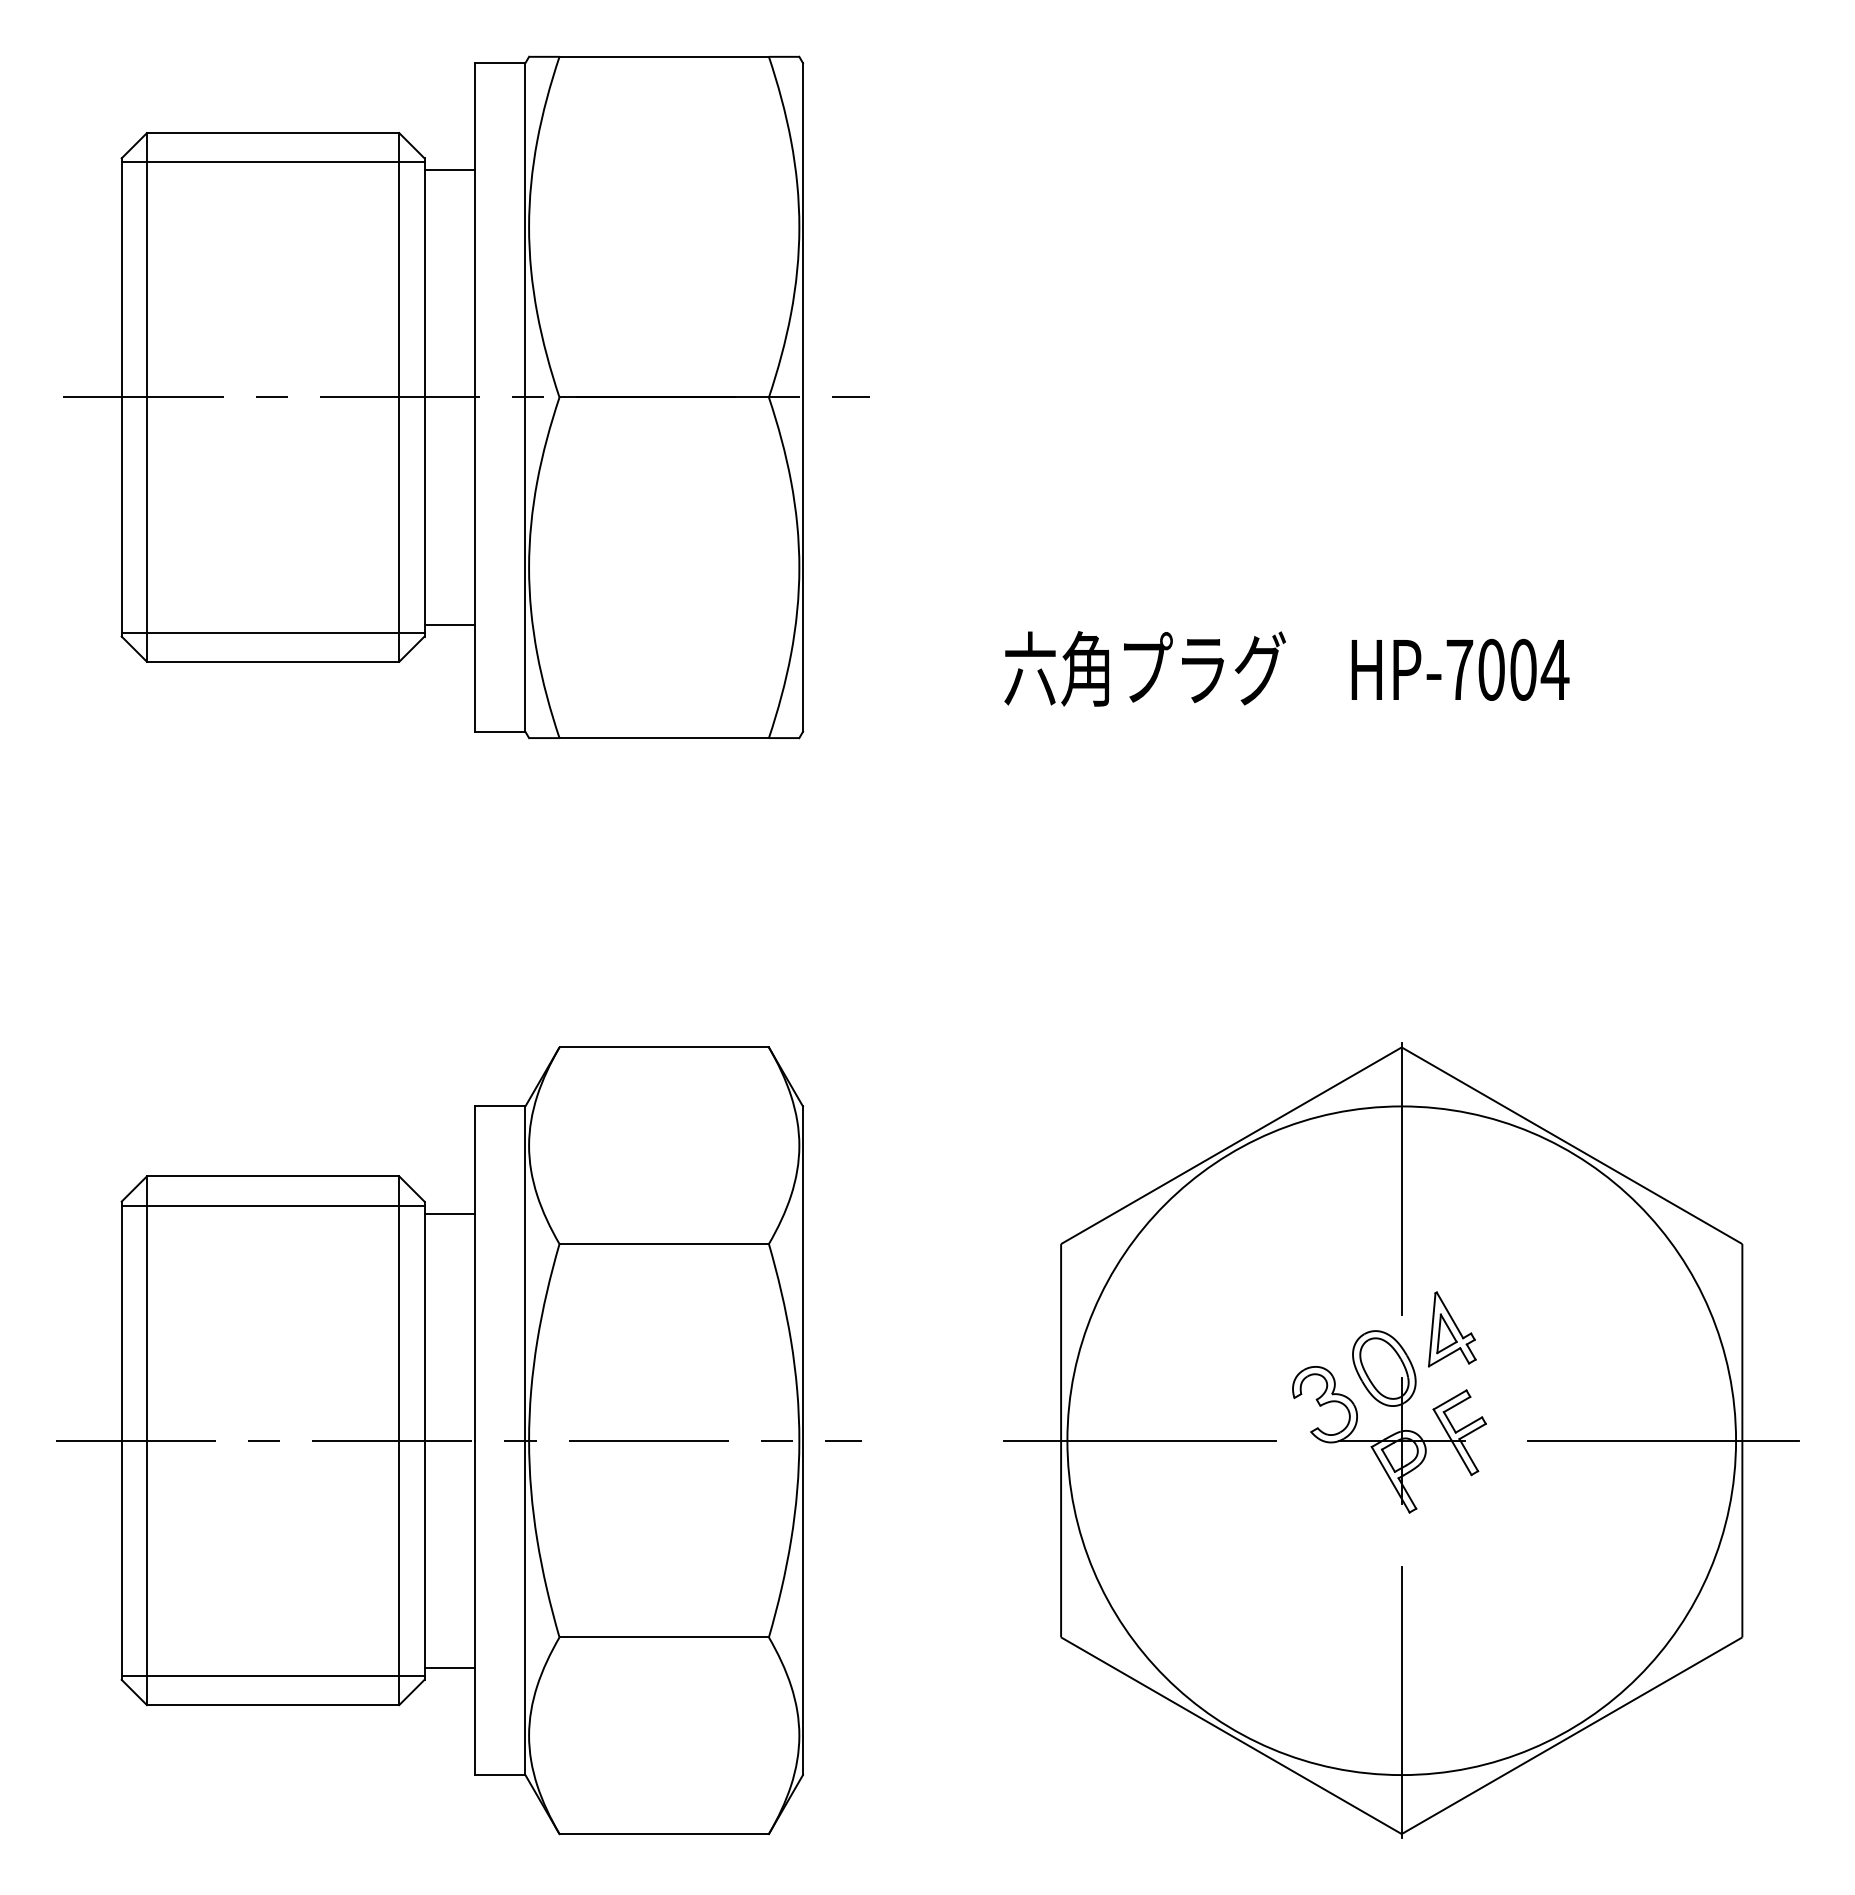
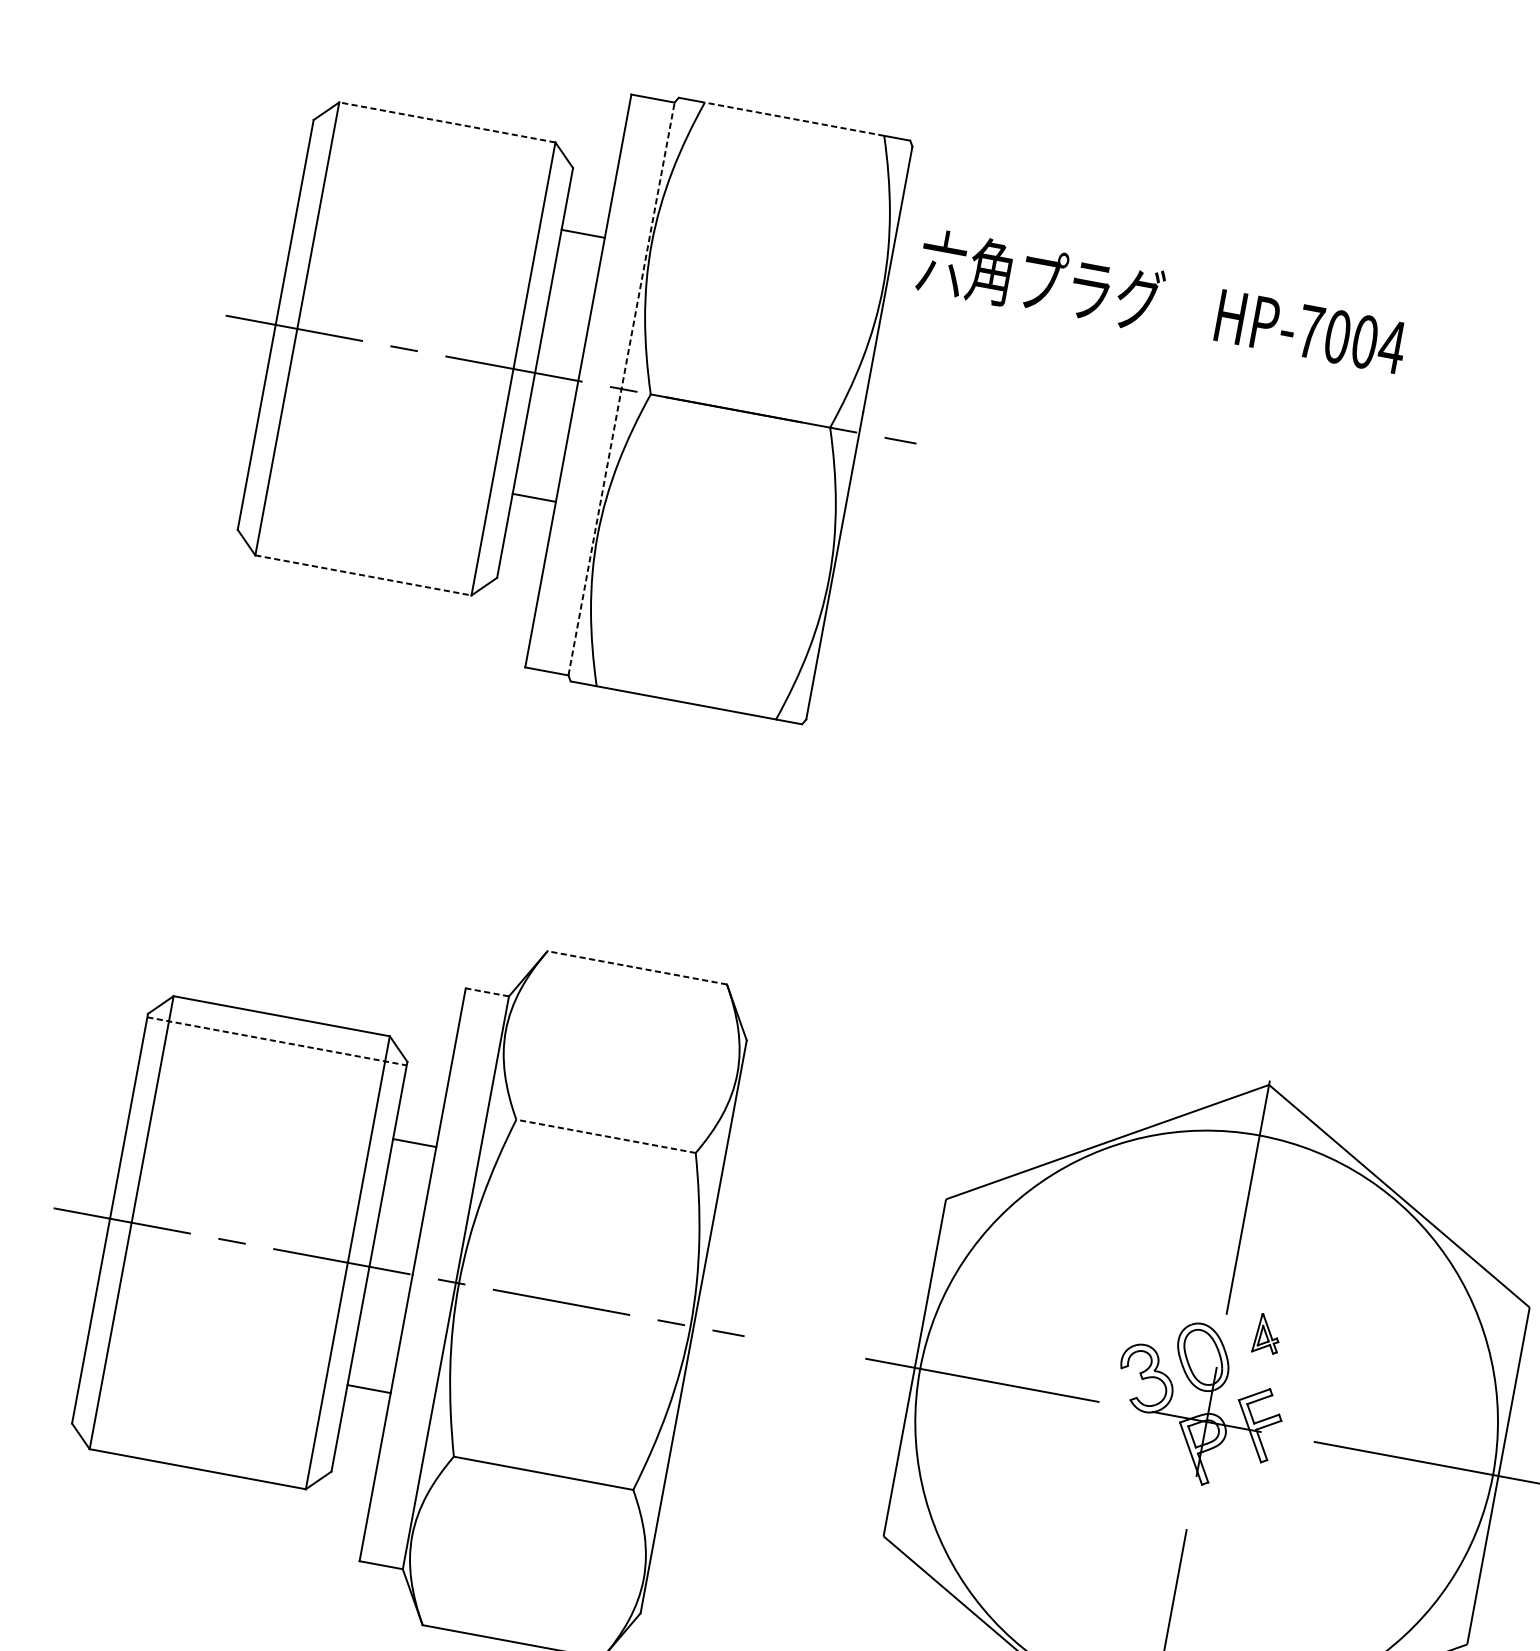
line: (664, 56) -> (794, 118), solid -> dashed
line: (272, 133) -> (446, 122), solid -> dashed
line: (272, 162) -> (442, 147), removed
line: (449, 170) -> (583, 233), moved
line: (525, 396) -> (621, 388), solid -> dashed
line: (449, 624) -> (534, 497), moved
line: (272, 632) -> (367, 550), removed
line: (273, 661) -> (363, 575), solid -> dashed
text: (1286, 668) -> (1162, 303), moved
line: (664, 1047) -> (637, 967), solid -> dashed
line: (499, 1106) -> (486, 992), solid -> dashed
line: (273, 1205) -> (277, 1041), solid -> dashed
line: (449, 1213) -> (414, 1142), moved
line: (664, 1244) -> (606, 1136), solid -> dashed
part: (1452, 1329) -> (1267, 1334), size x0.6
line: (449, 1667) -> (368, 1388), moved
line: (272, 1675) -> (201, 1443), removed

